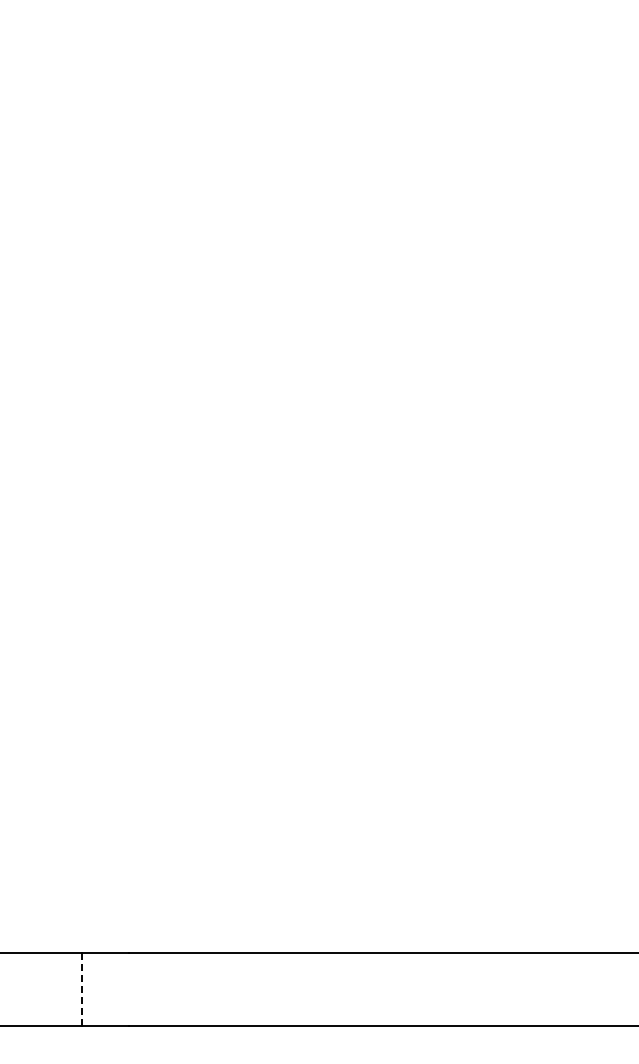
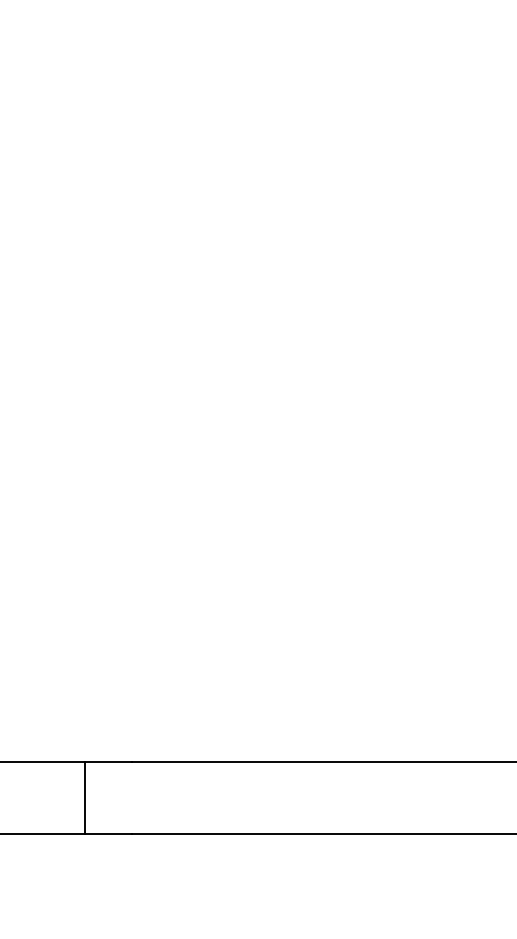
line: (82, 989) -> (85, 797), dashed -> solid

